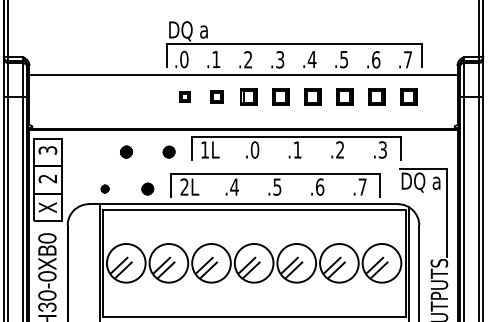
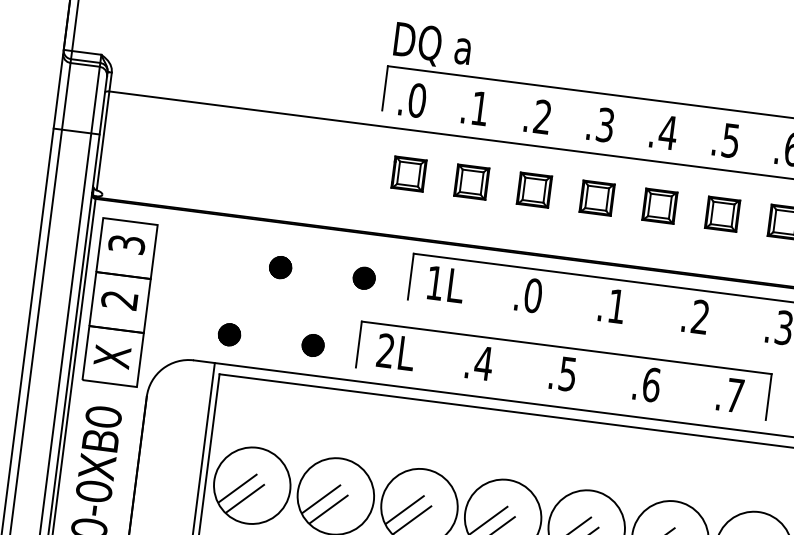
part: (184, 96) -> (408, 173), size x1.67
part: (216, 96) -> (471, 181), size x1.43
part: (104, 188) -> (228, 333), size x1.67

